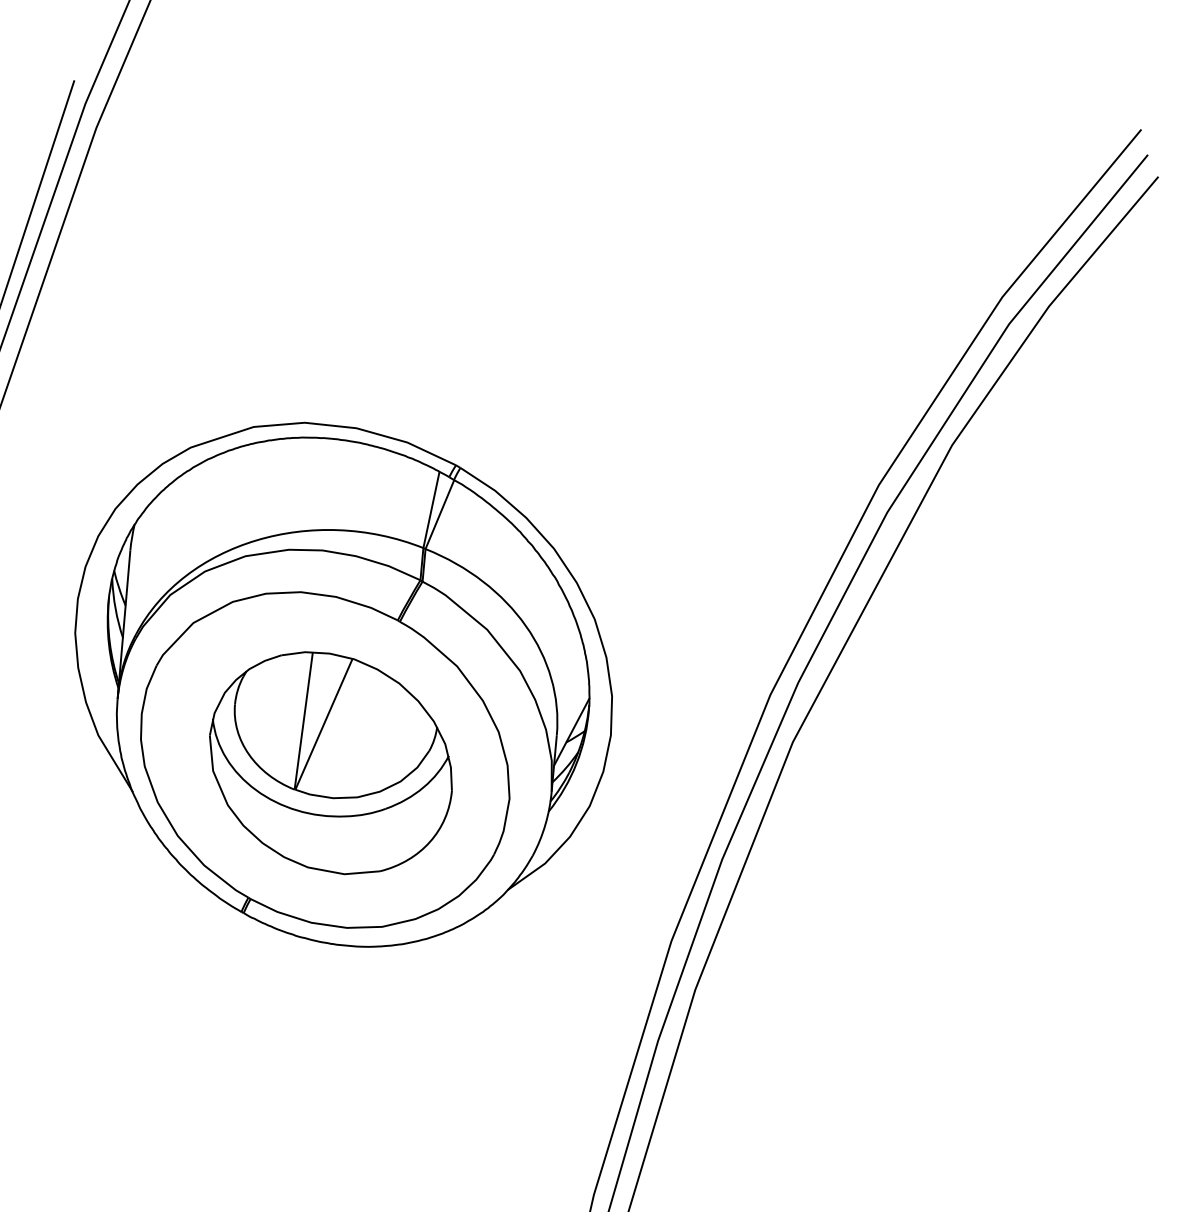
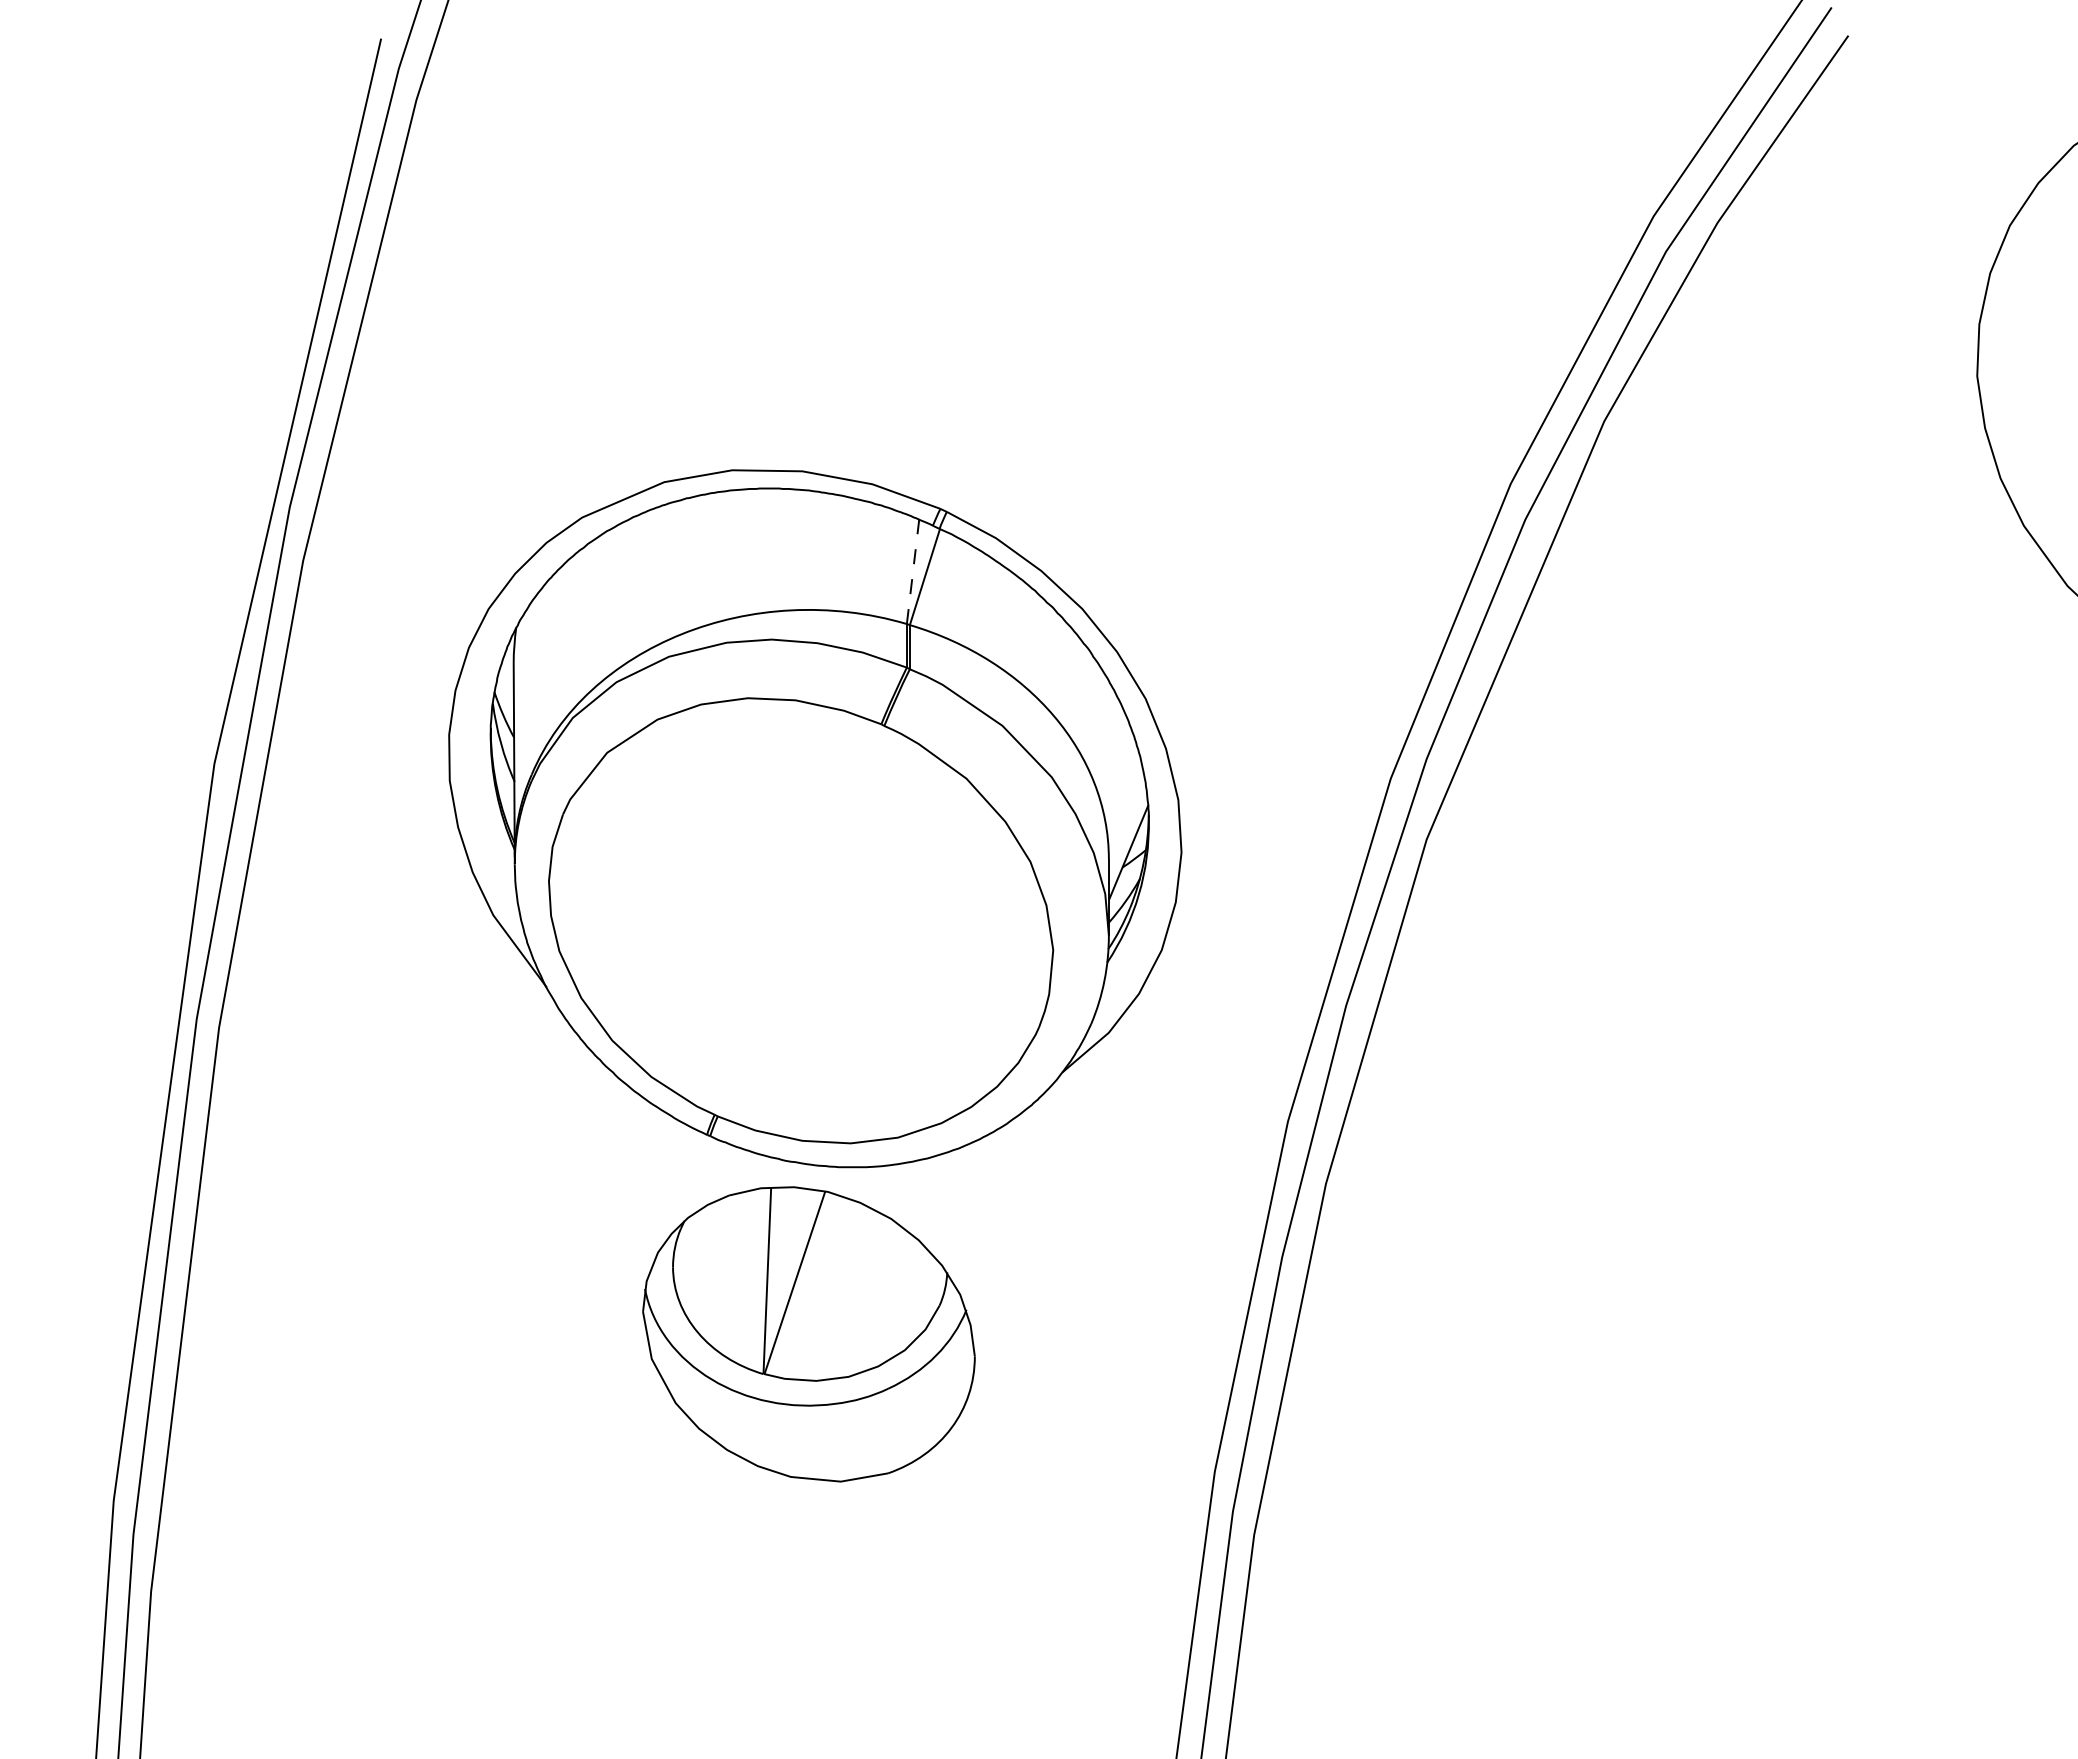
line: (431, 509) -> (913, 571), solid -> dashed
part: (330, 763) -> (808, 1334), moved

